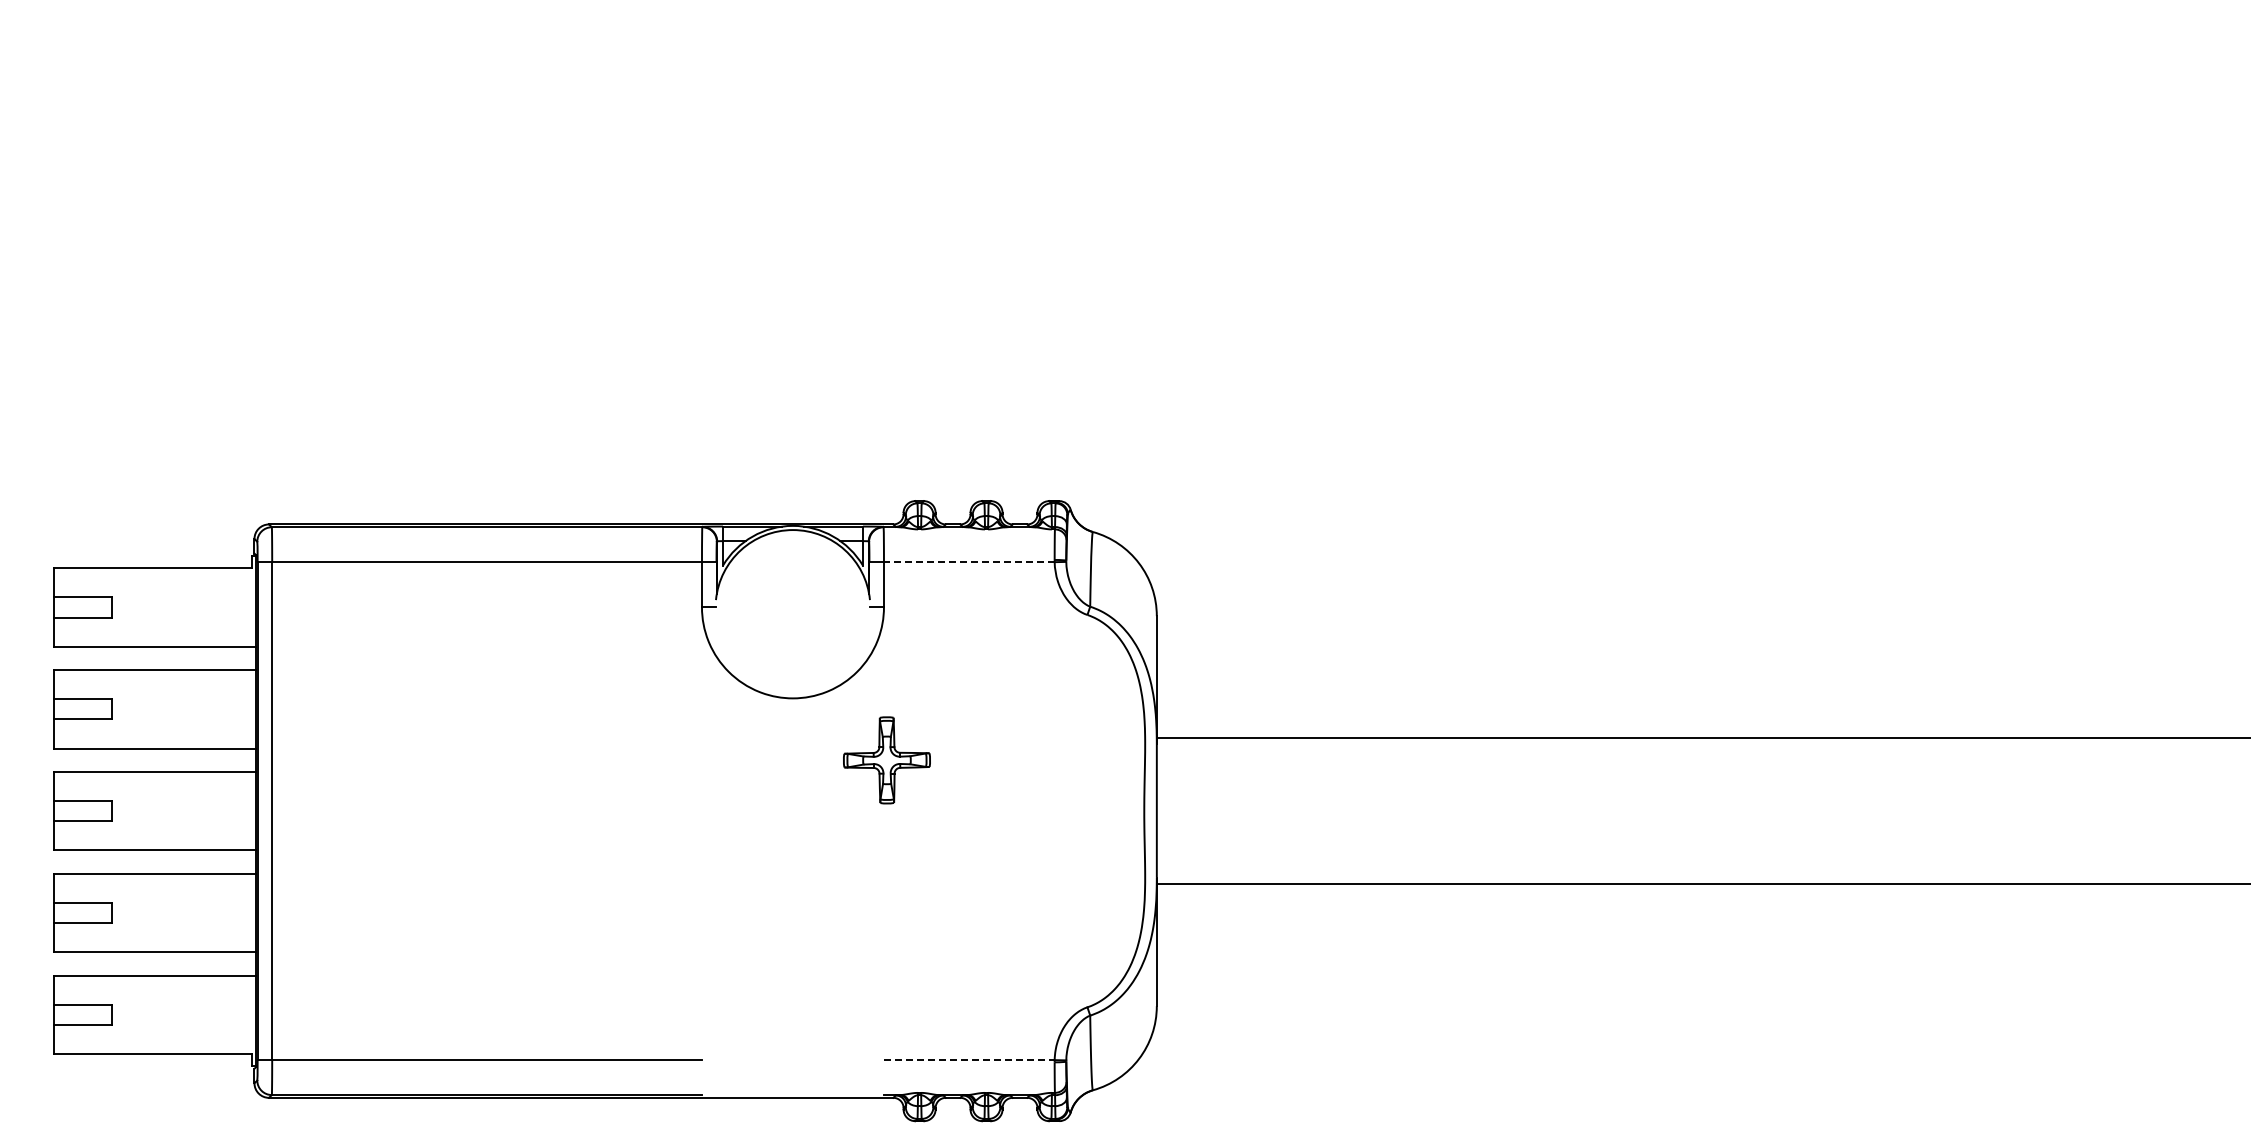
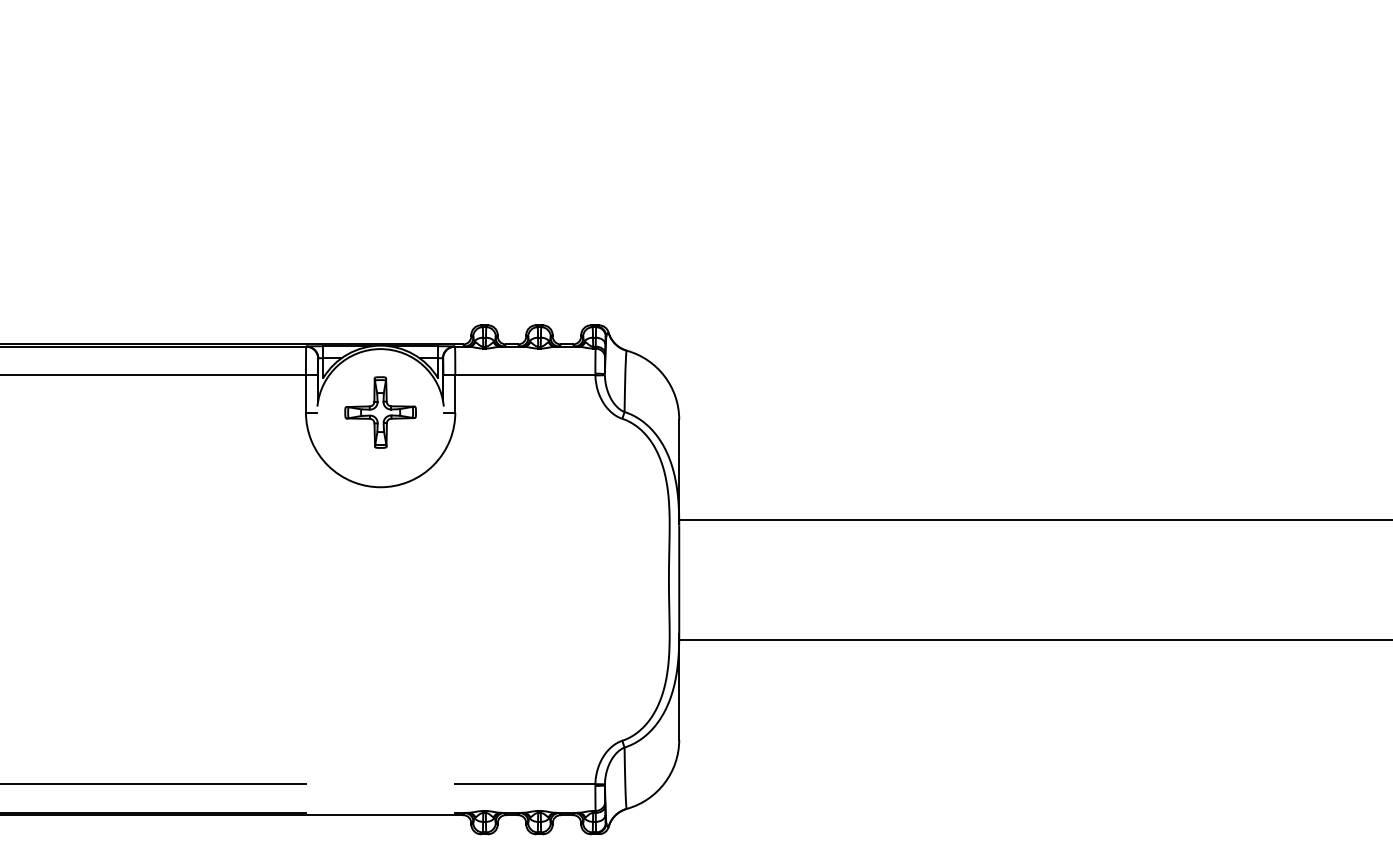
line: (968, 562) -> (524, 375), dashed -> solid
part: (886, 760) -> (380, 412), moved
line: (969, 1060) -> (525, 784), dashed -> solid

